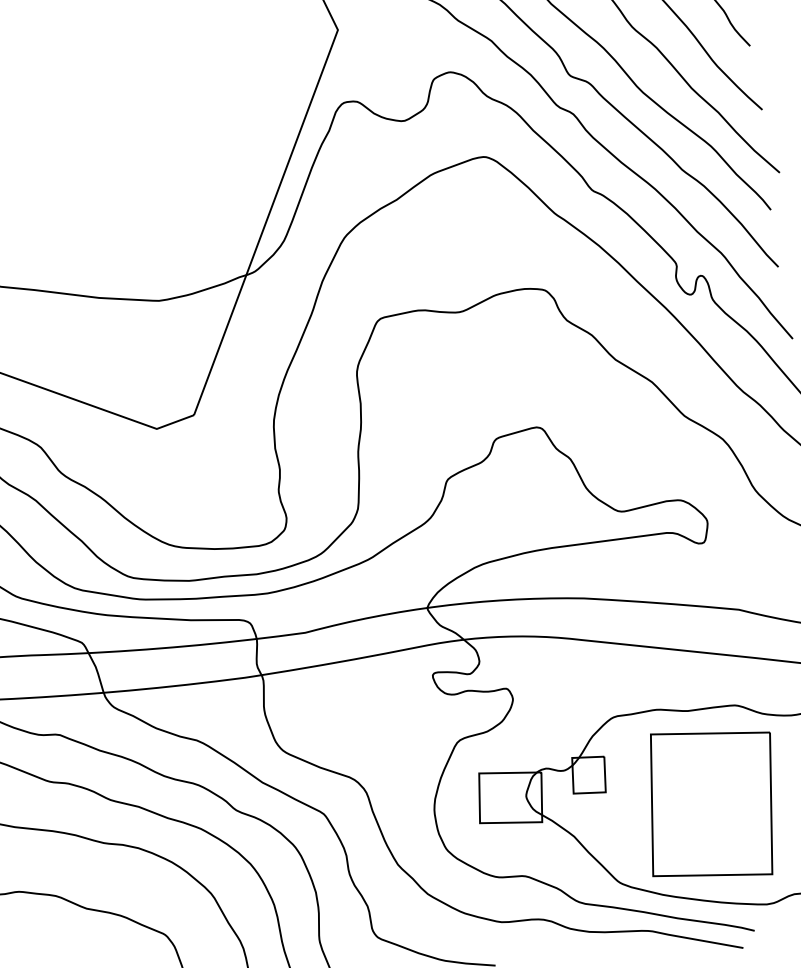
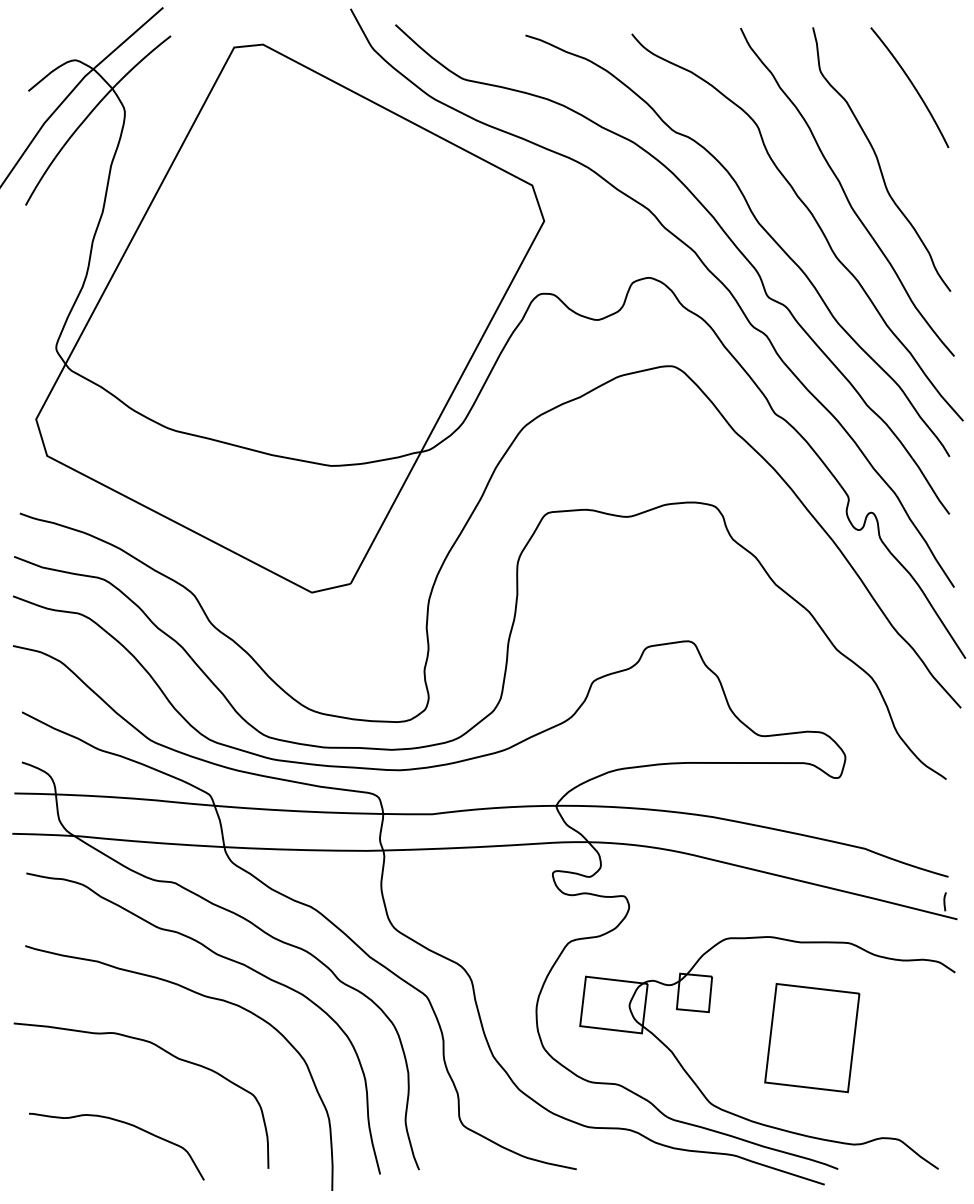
part: (711, 803) -> (812, 1037), size x0.7

